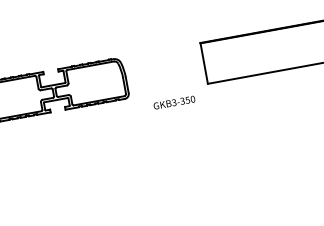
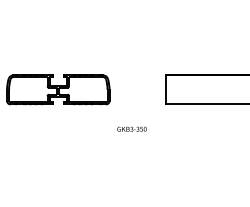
text: (173, 101) -> (131, 128), moved

